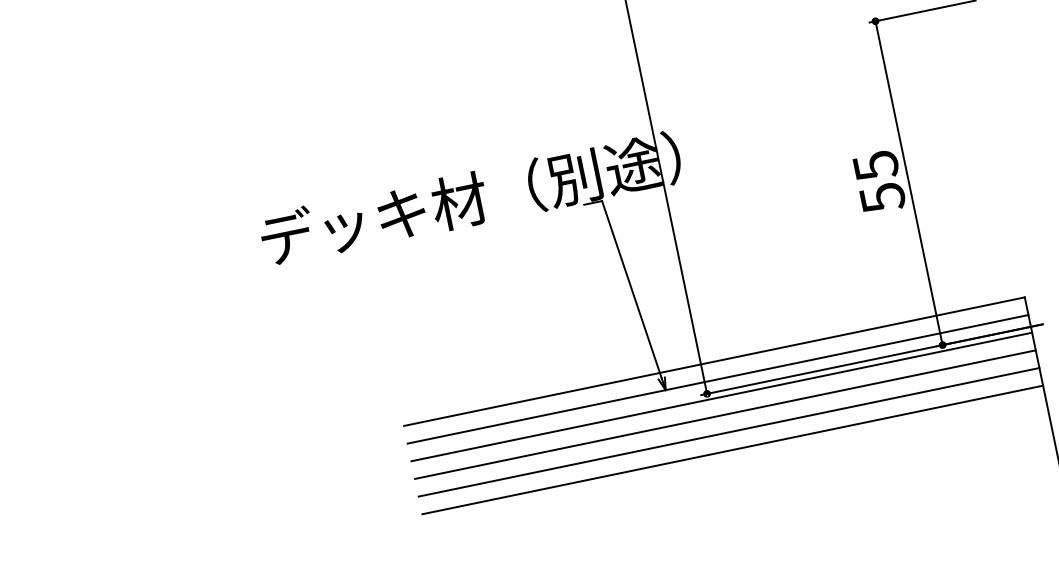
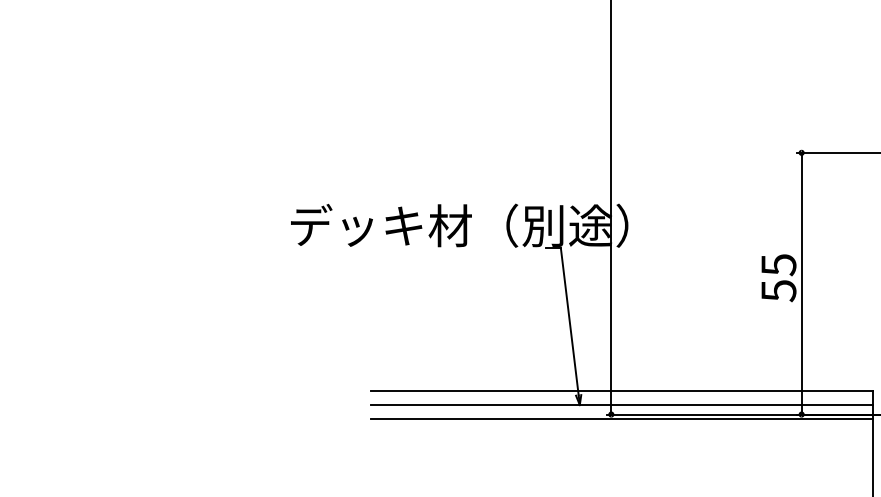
line: (725, 414) -> (622, 433), removed
line: (729, 431) -> (622, 447), removed
line: (733, 450) -> (622, 462), removed

